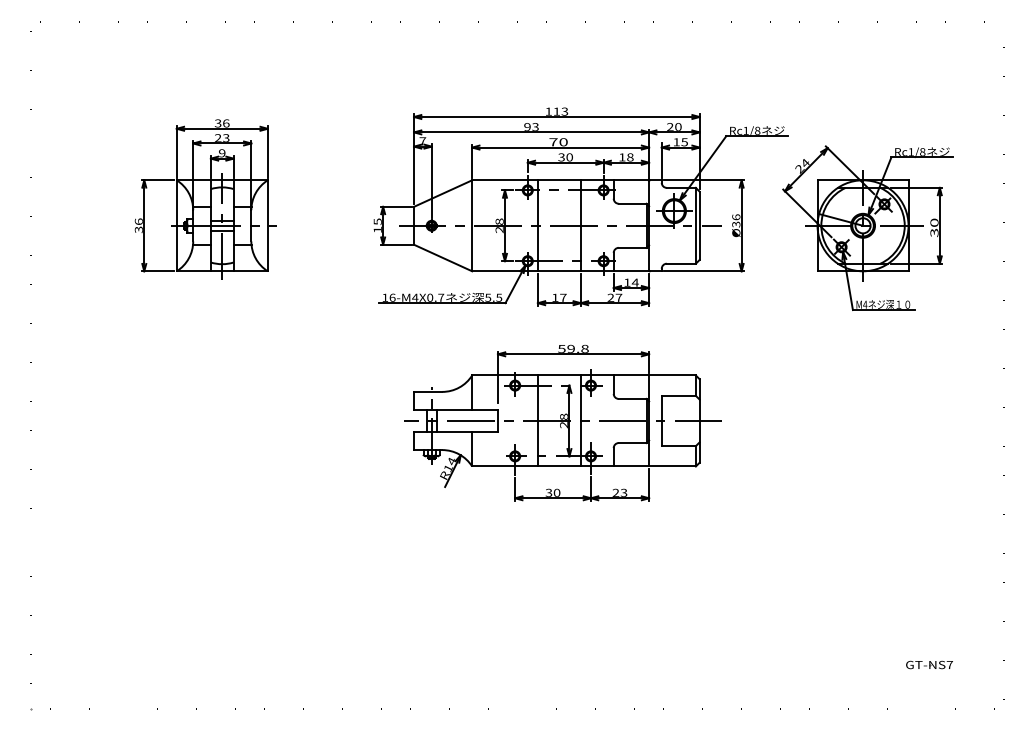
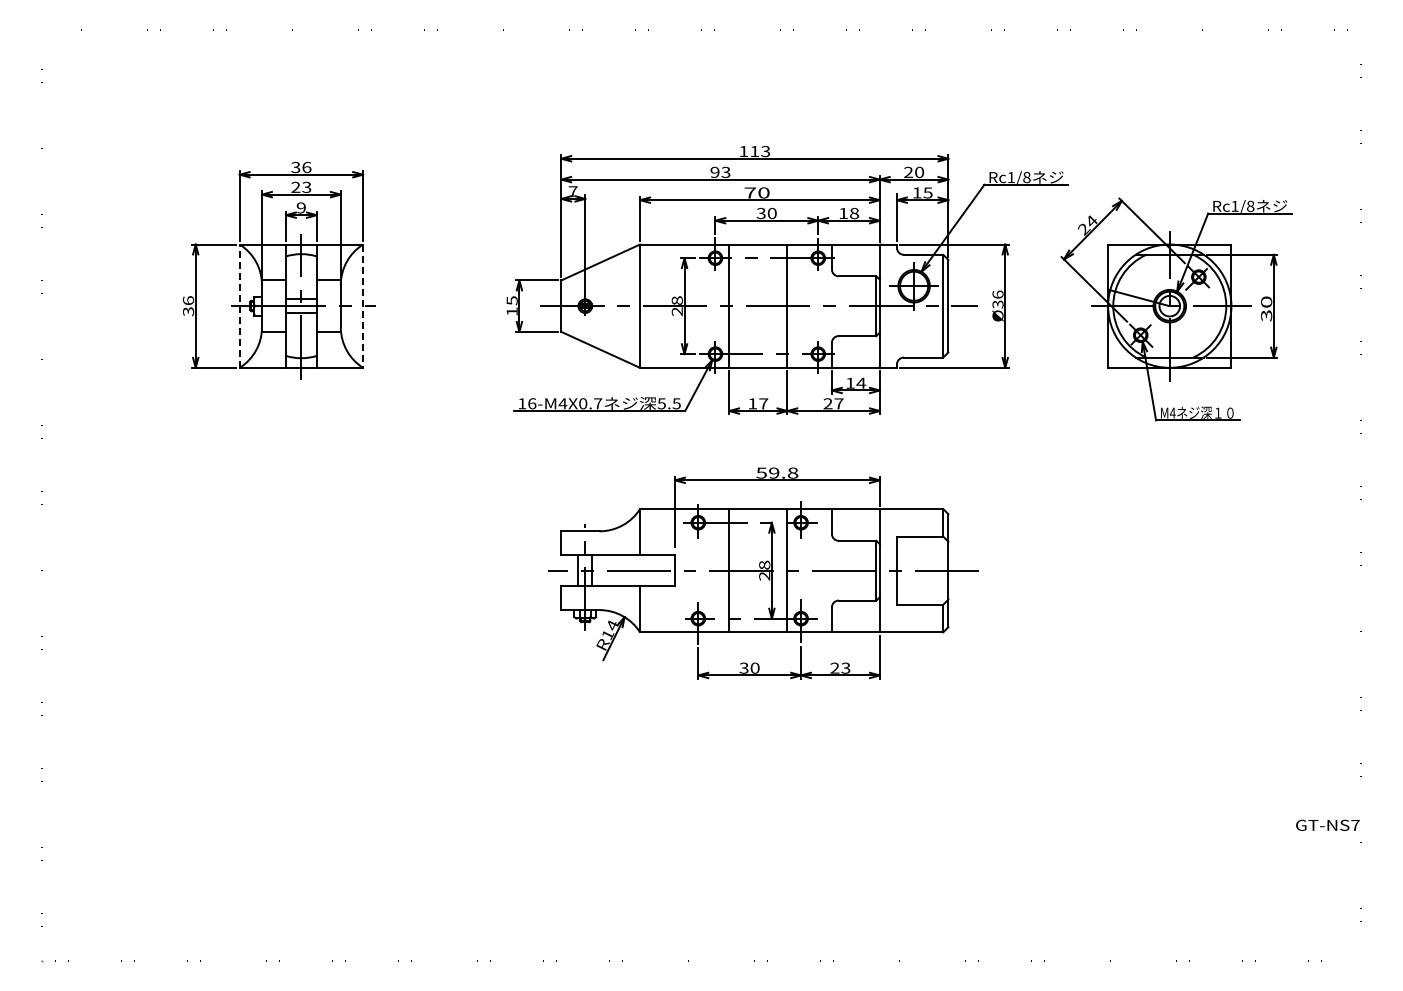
line: (176, 226) -> (239, 306), solid -> dashed
line: (268, 226) -> (363, 306), solid -> dashed
part: (929, 664) -> (1327, 824), moved

